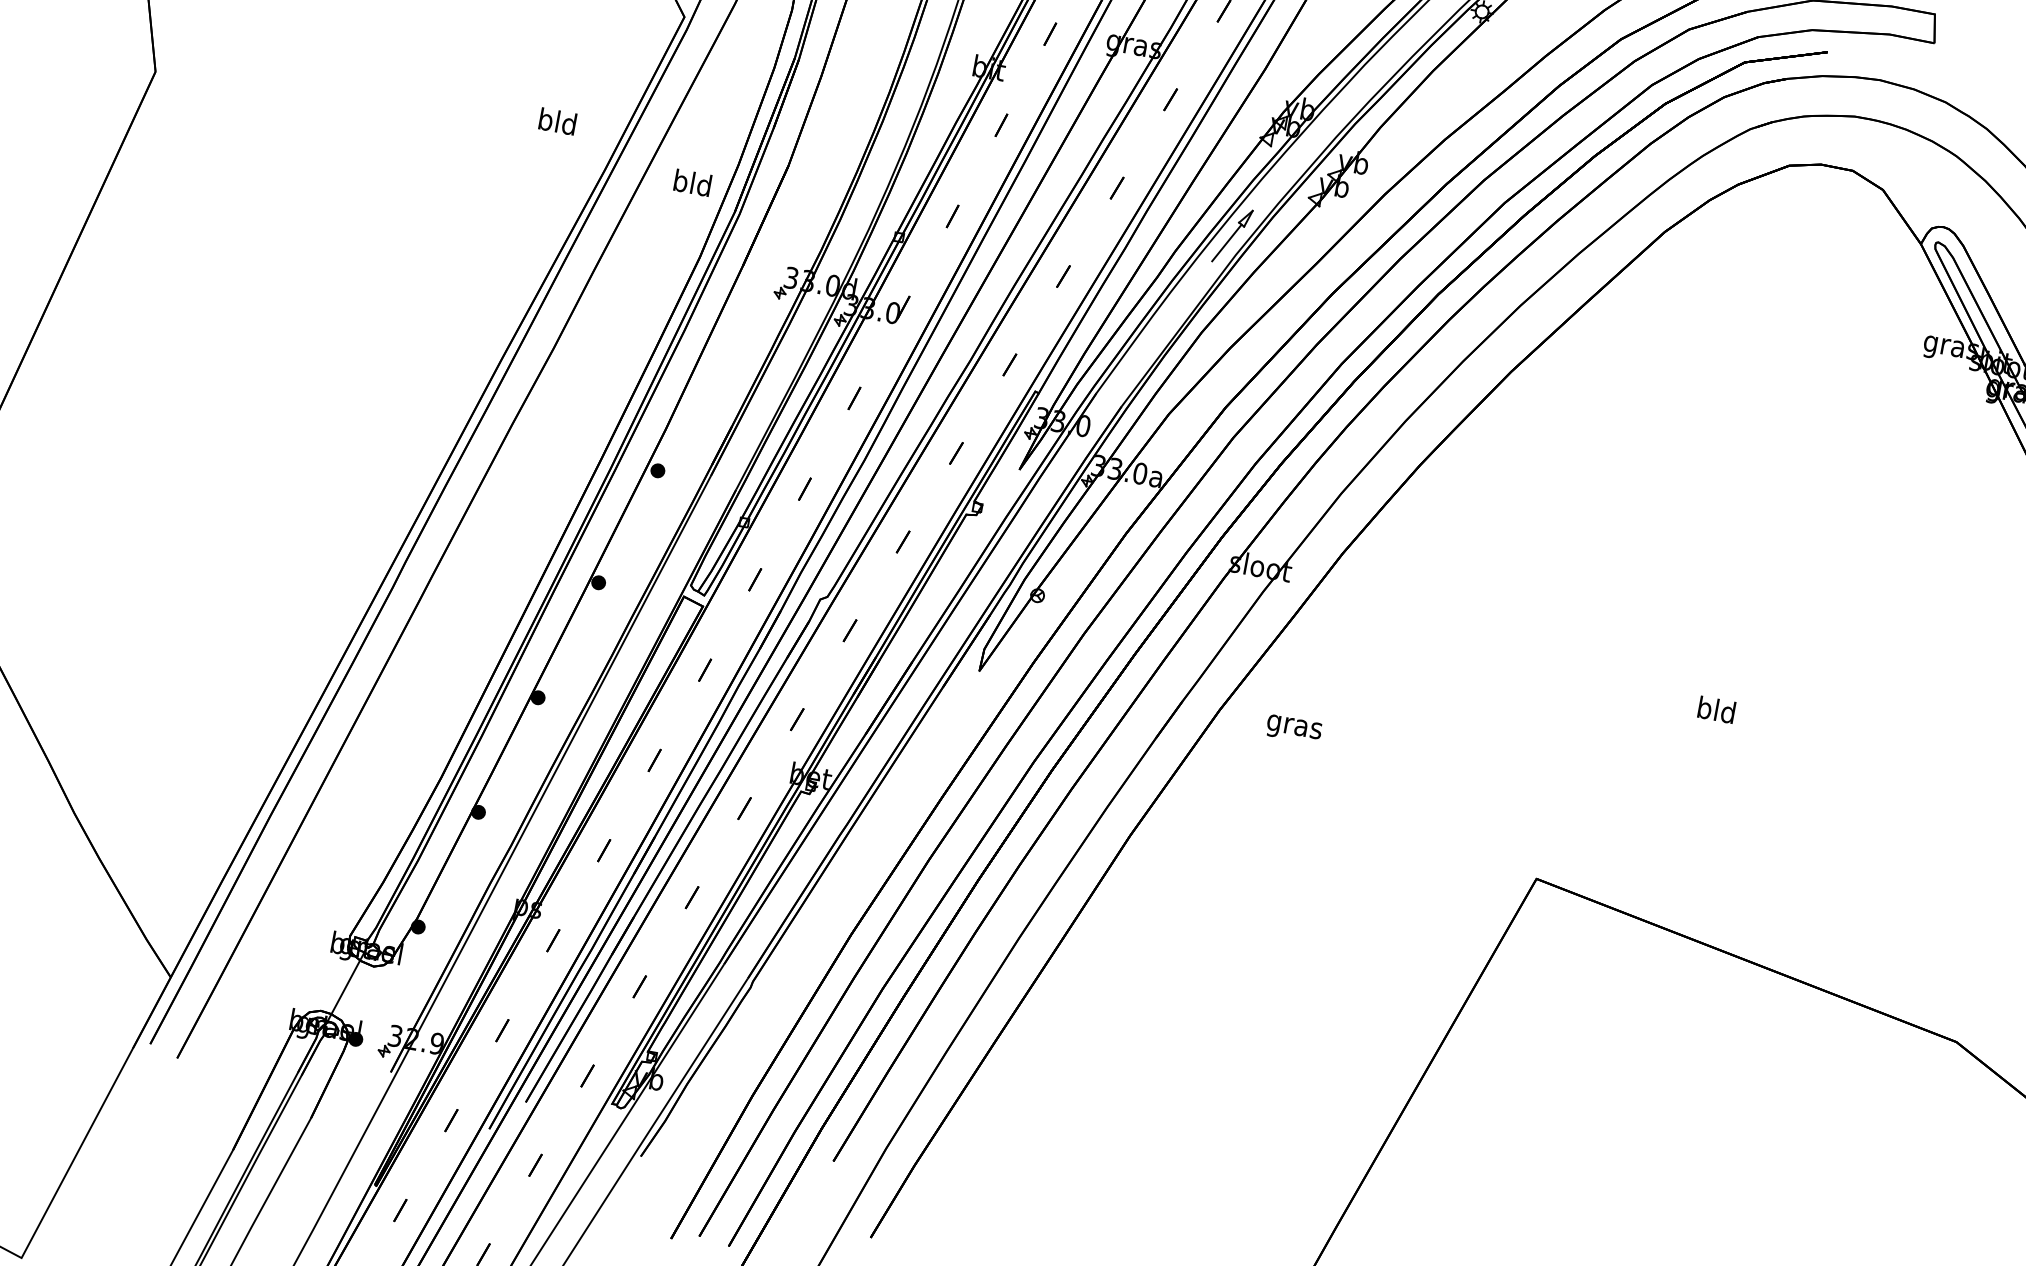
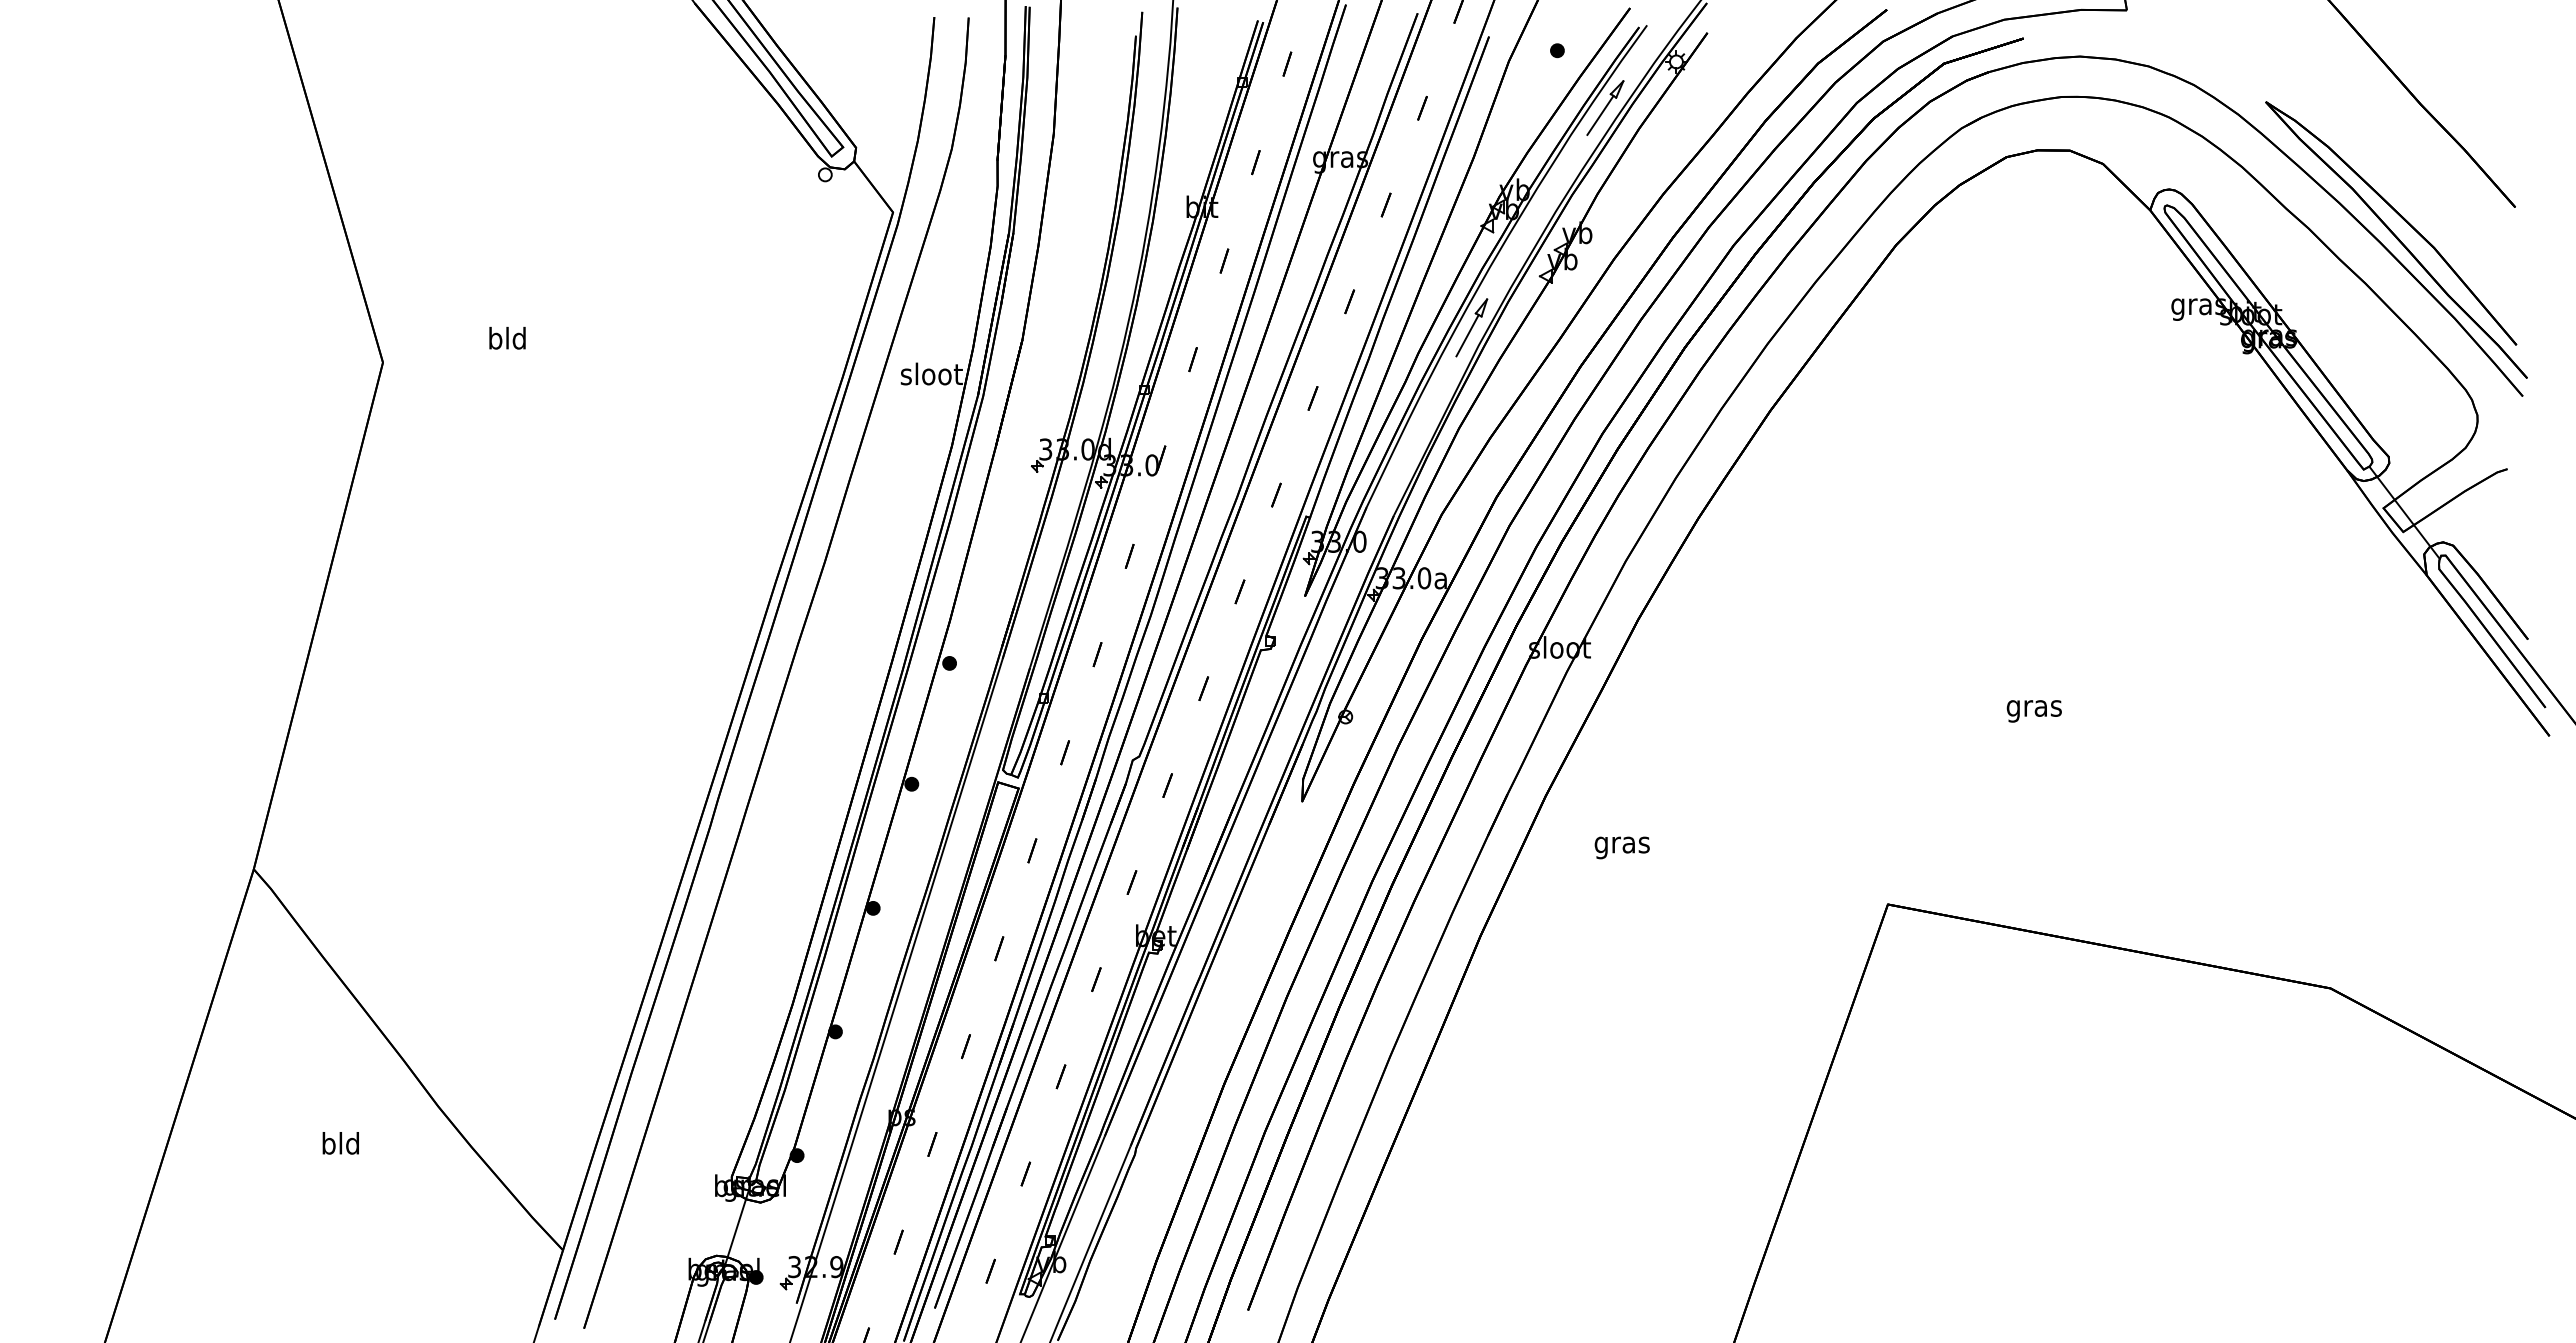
part: (1404, 43) -> (1605, 107), added
text: (557, 121) -> (507, 338), moved
text: (692, 182) -> (931, 373), bld -> sloot
text: (1715, 712) -> (2033, 708), bld -> gras
text: (1293, 729) -> (1621, 847), moved

